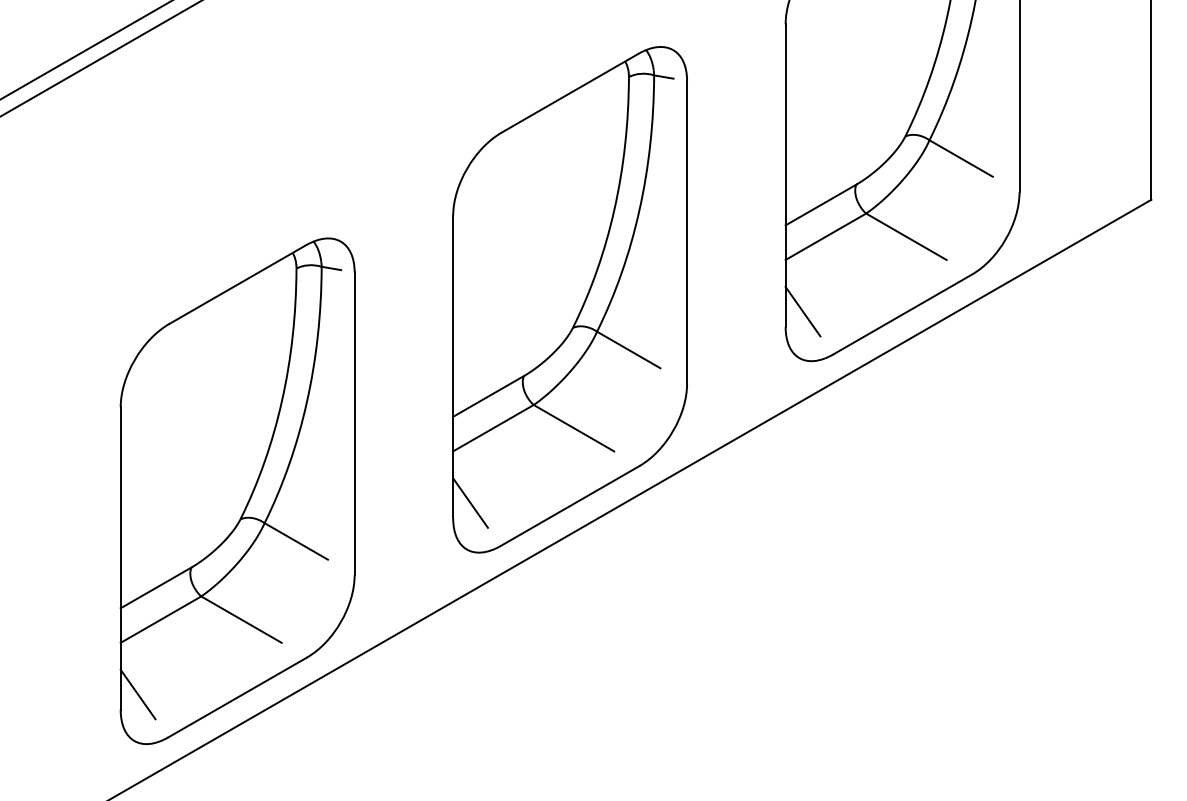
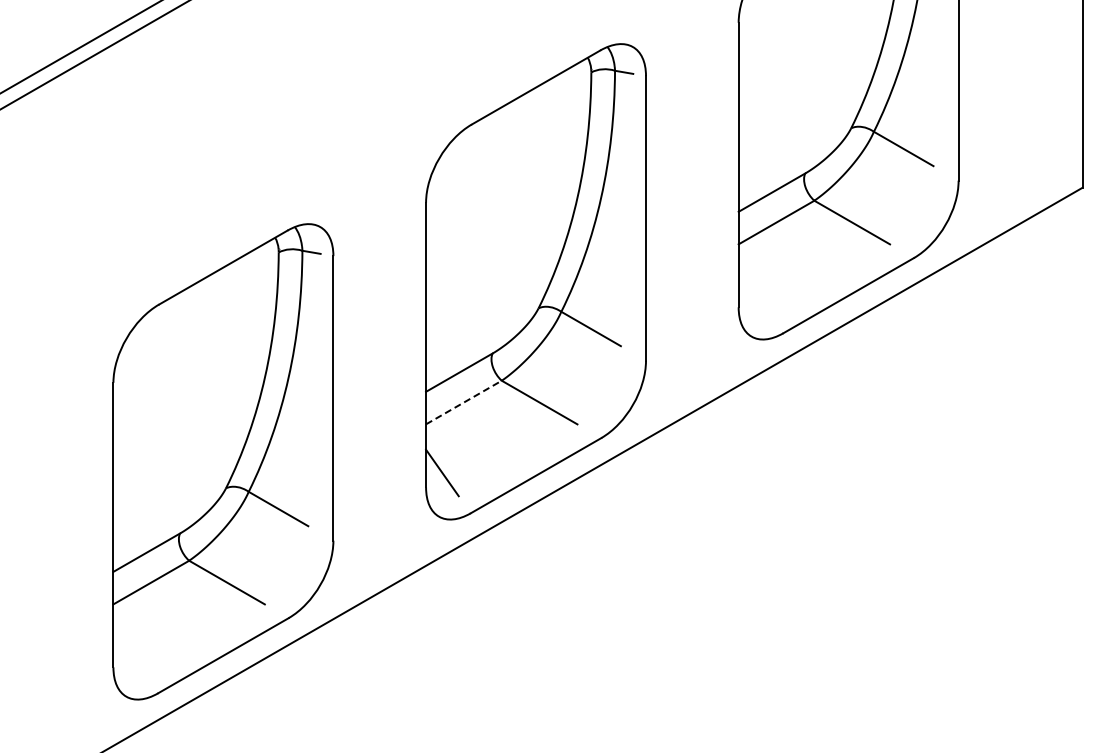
line: (802, 311) -> (754, 292), removed
line: (492, 428) -> (463, 402), solid -> dashed
line: (137, 694) -> (129, 652), removed

